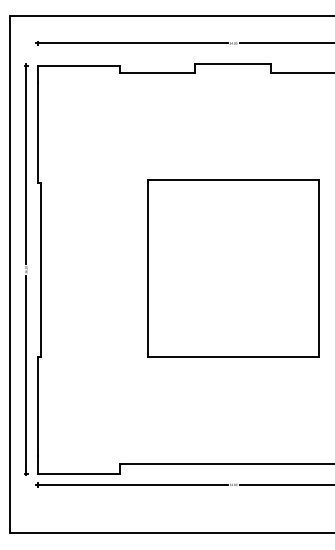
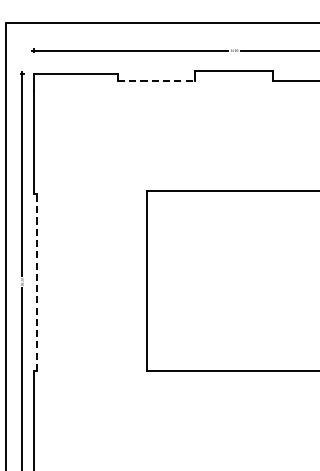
line: (157, 73) -> (156, 81), solid -> dashed
line: (40, 269) -> (36, 281), solid -> dashed

